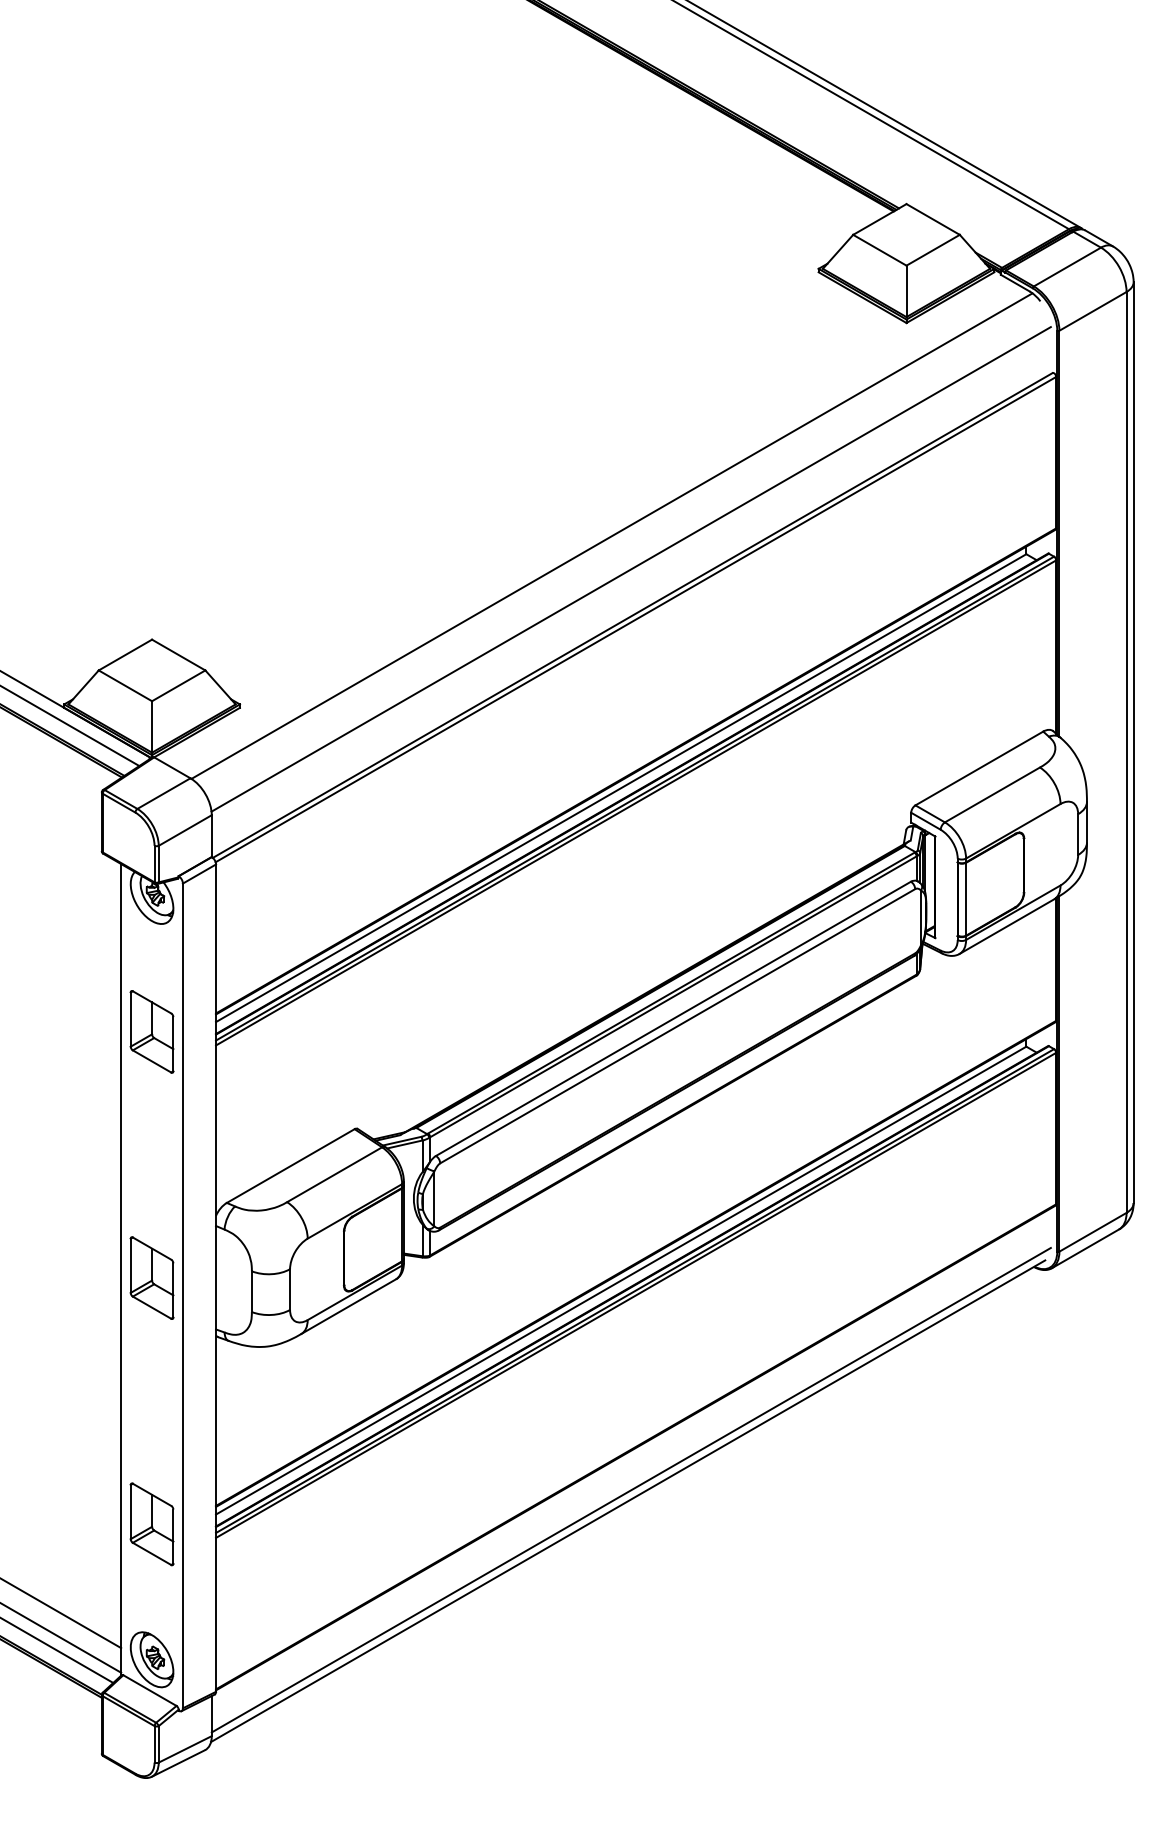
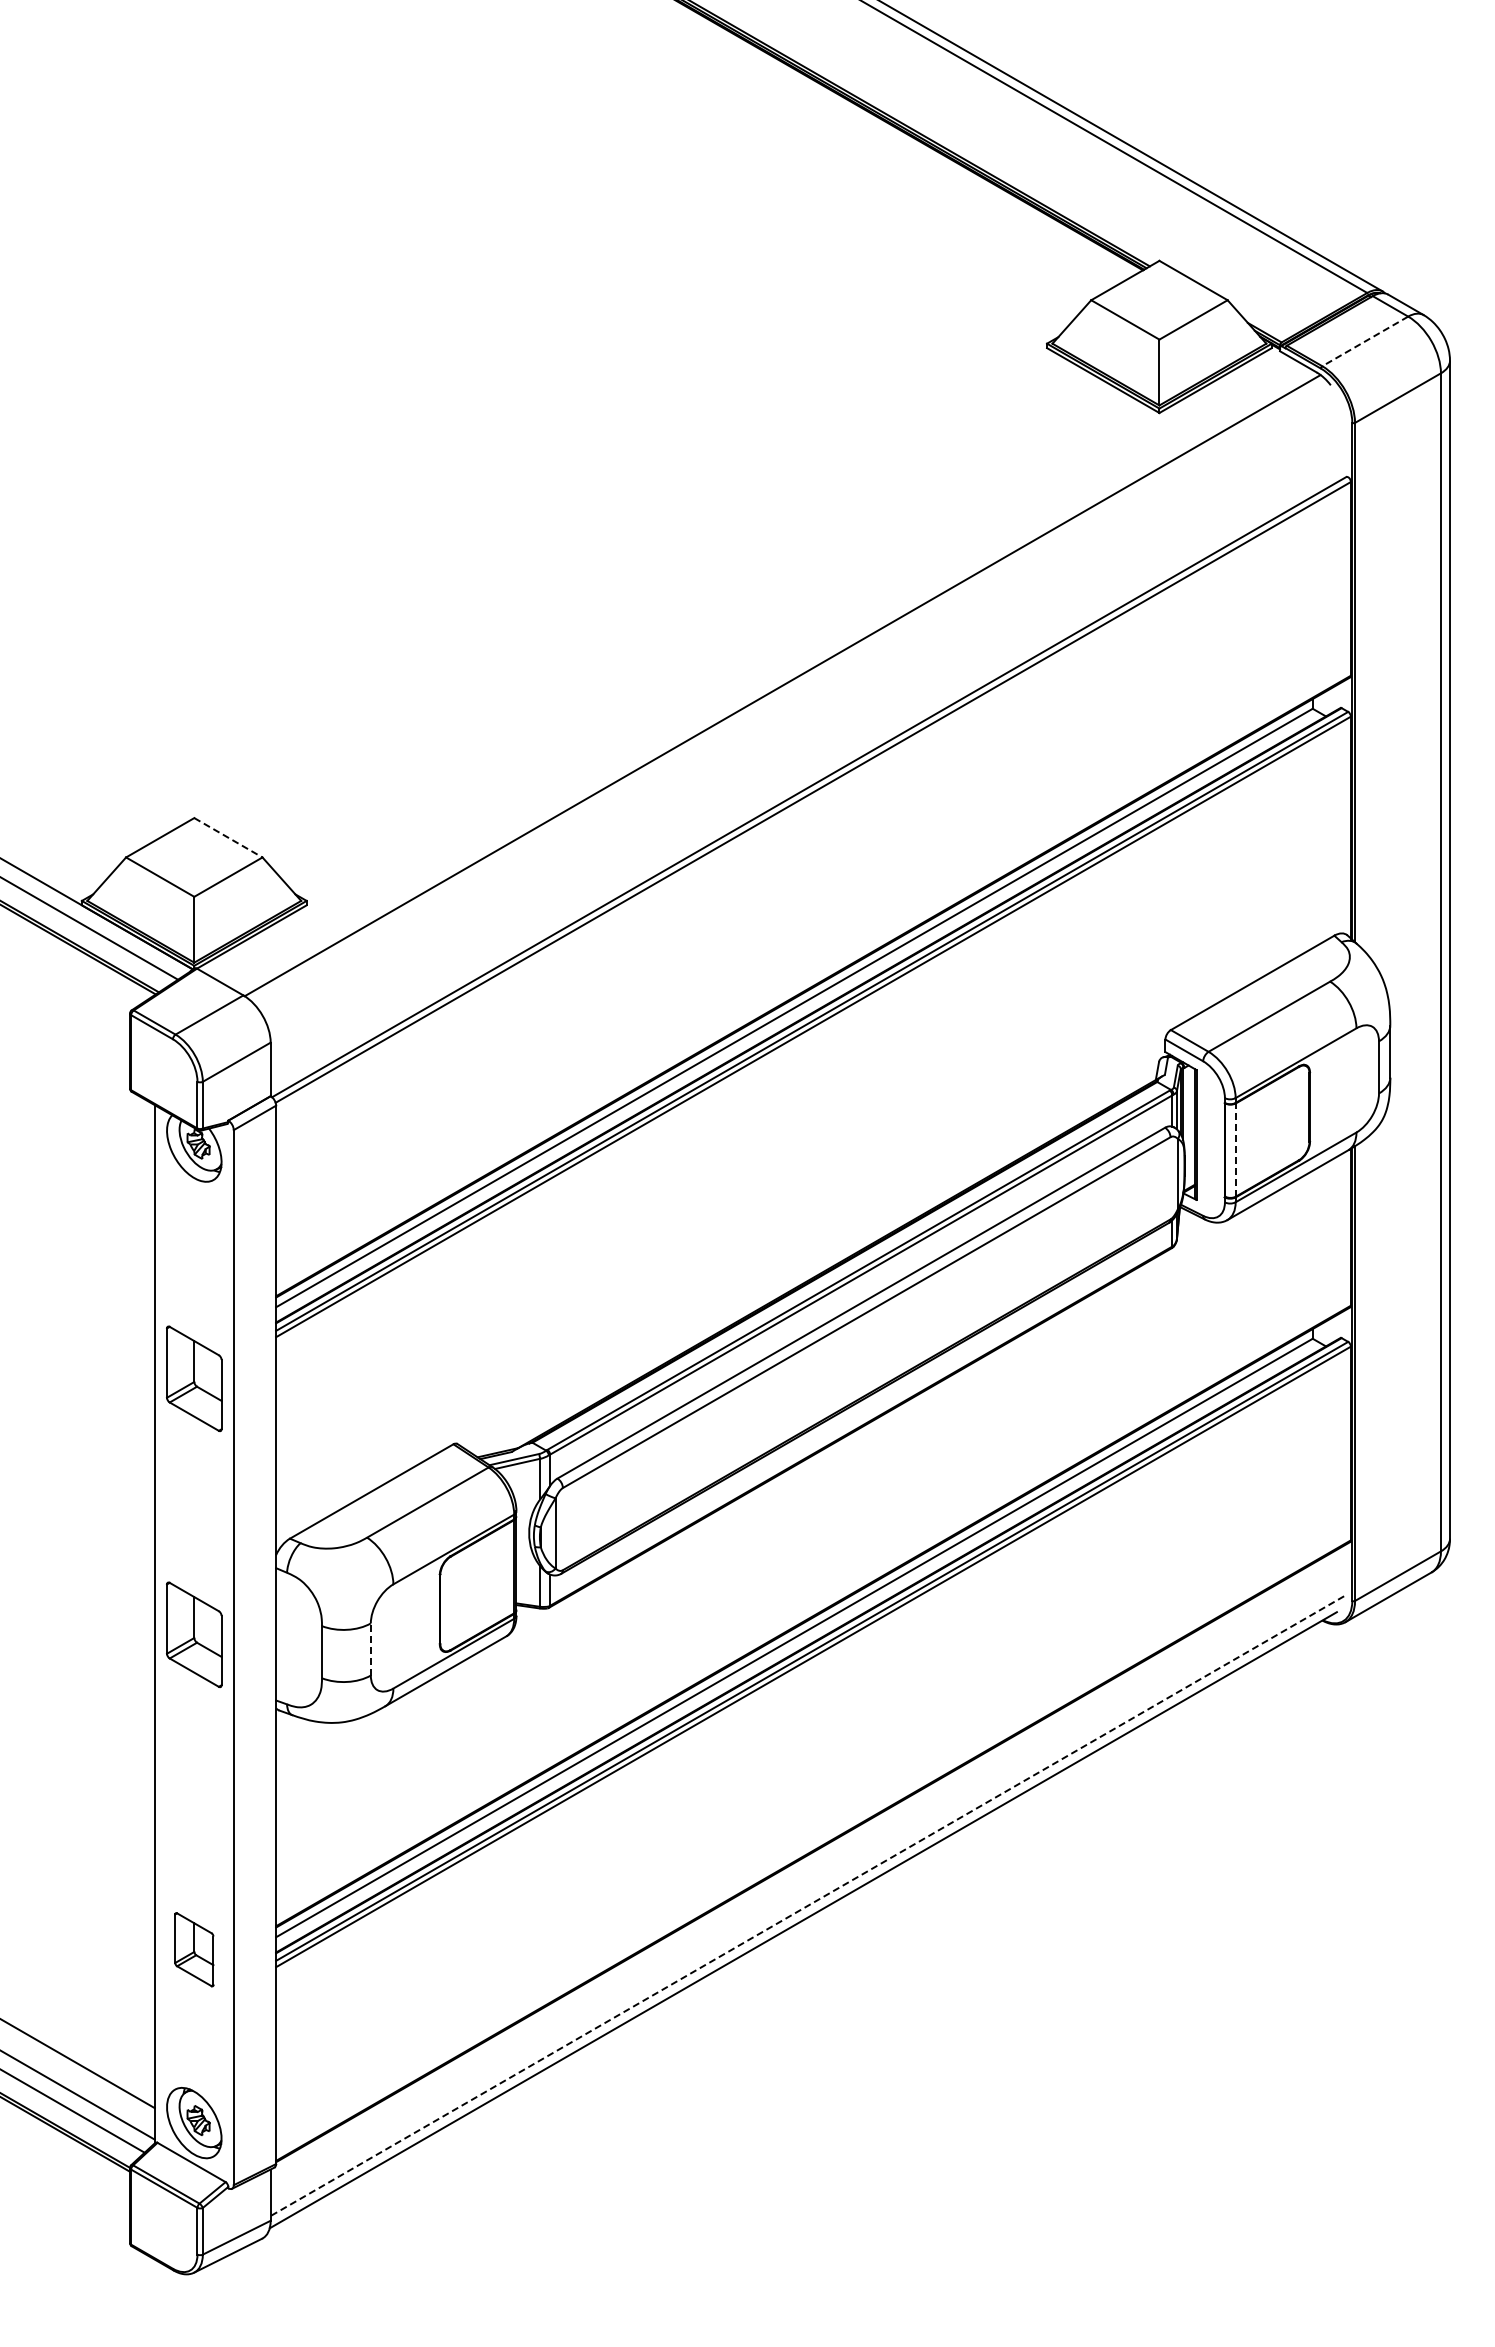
line: (1067, 267) -> (1365, 341), solid -> dashed
line: (631, 569) -> (807, 728), removed
line: (178, 655) -> (228, 838), solid -> dashed
line: (965, 899) -> (1235, 1150), solid -> dashed
part: (152, 1031) -> (194, 1378), moved
line: (289, 1288) -> (370, 1648), solid -> dashed
line: (631, 1490) -> (807, 1906), solid -> dashed
part: (152, 1524) -> (194, 1949), size x0.7

